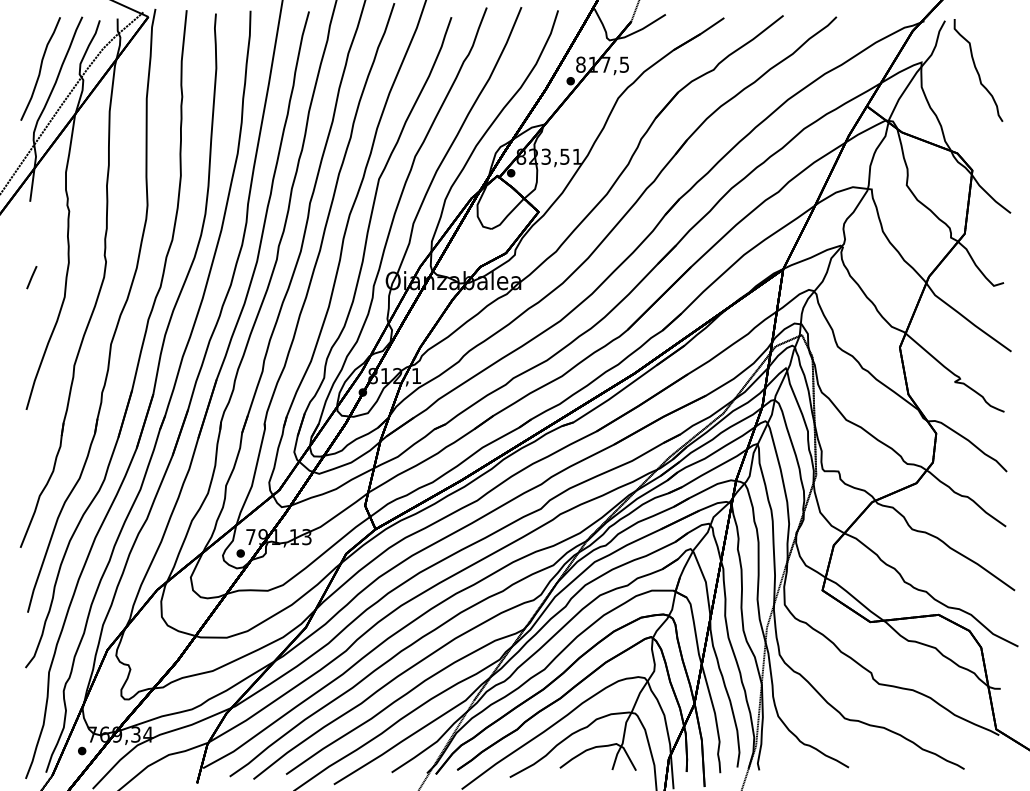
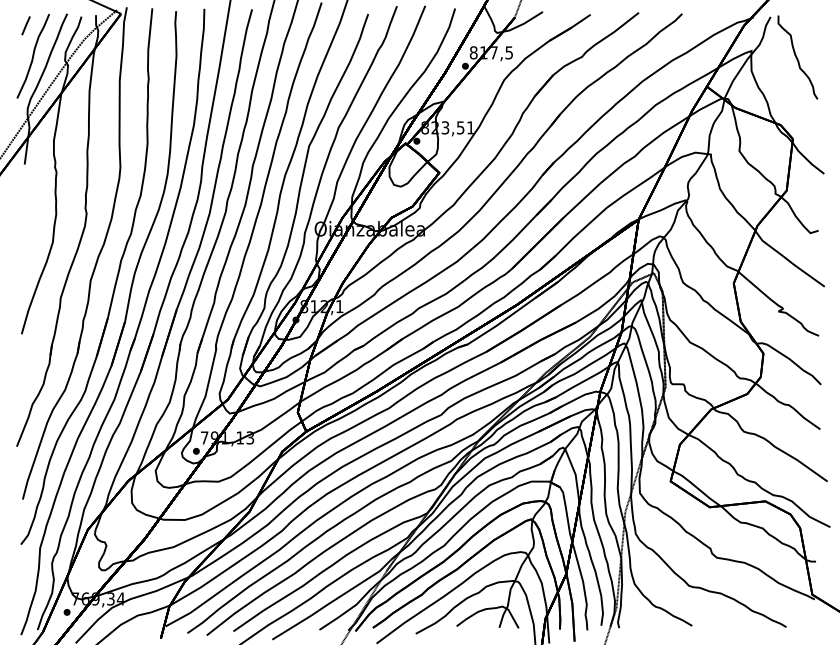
line: (31, 277) -> (25, 25), moved

